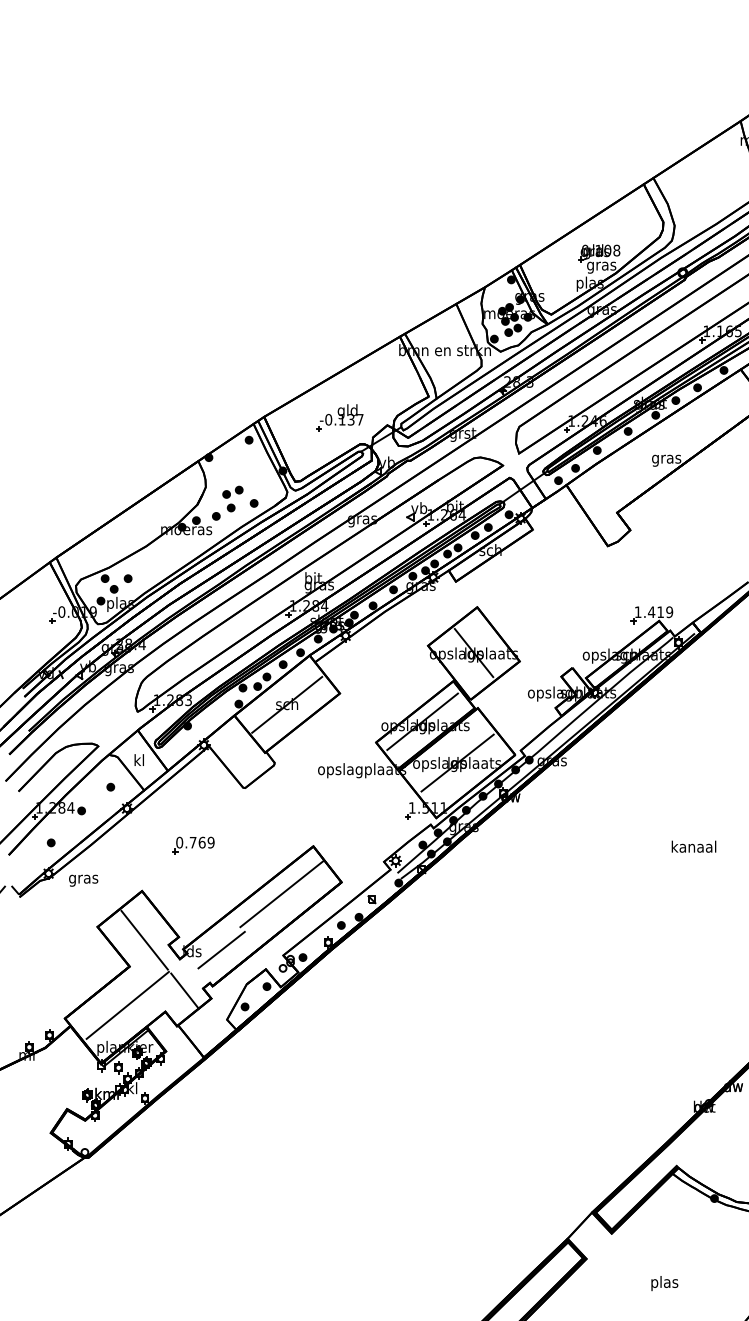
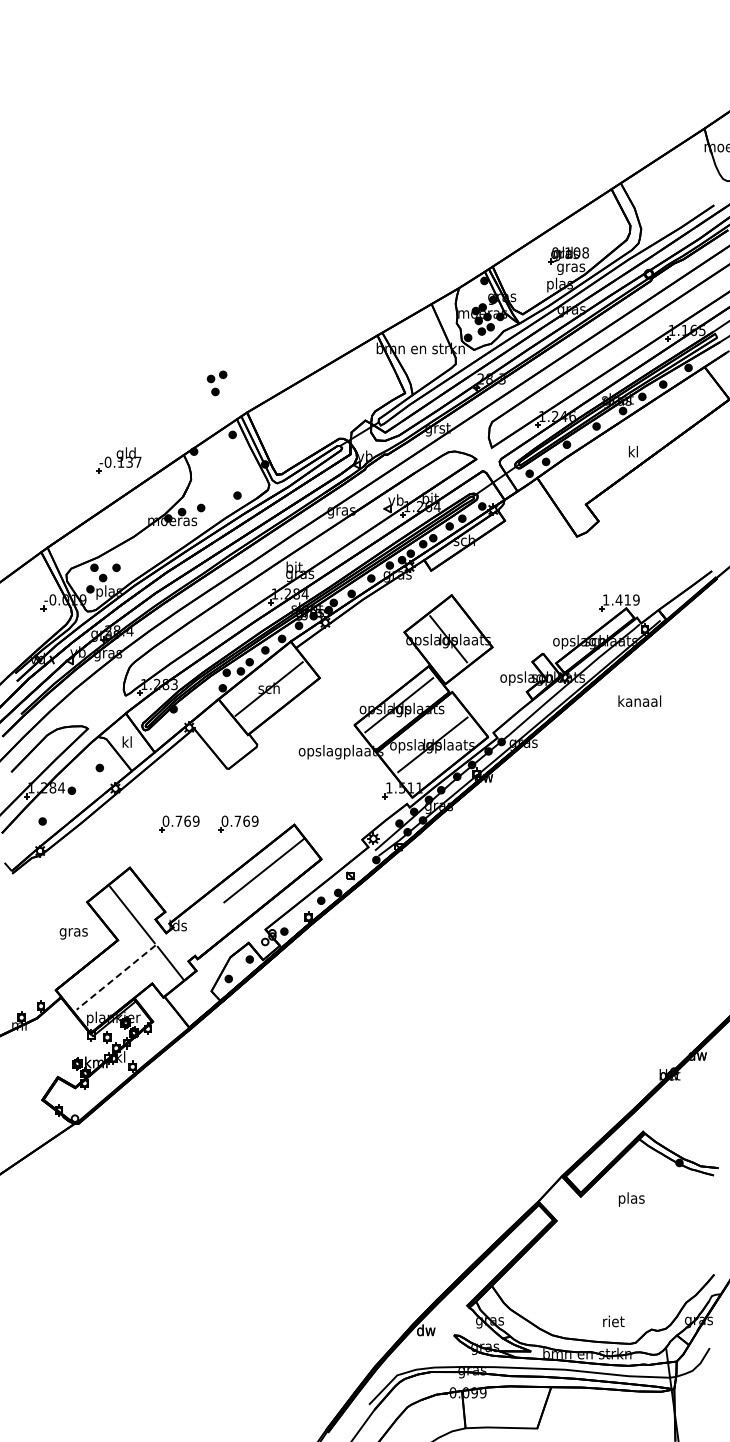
part: (339, 417) -> (118, 460), moved
text: (666, 458) -> (633, 452), gras -> kl
part: (232, 499) -> (216, 383), moved
part: (255, 844) -> (238, 823), added
text: (693, 846) -> (639, 700), moved
text: (83, 880) -> (73, 933), moved
line: (221, 949) -> (206, 923), removed
line: (128, 1005) -> (116, 977), solid -> dashed
text: (664, 1283) -> (631, 1199), moved

